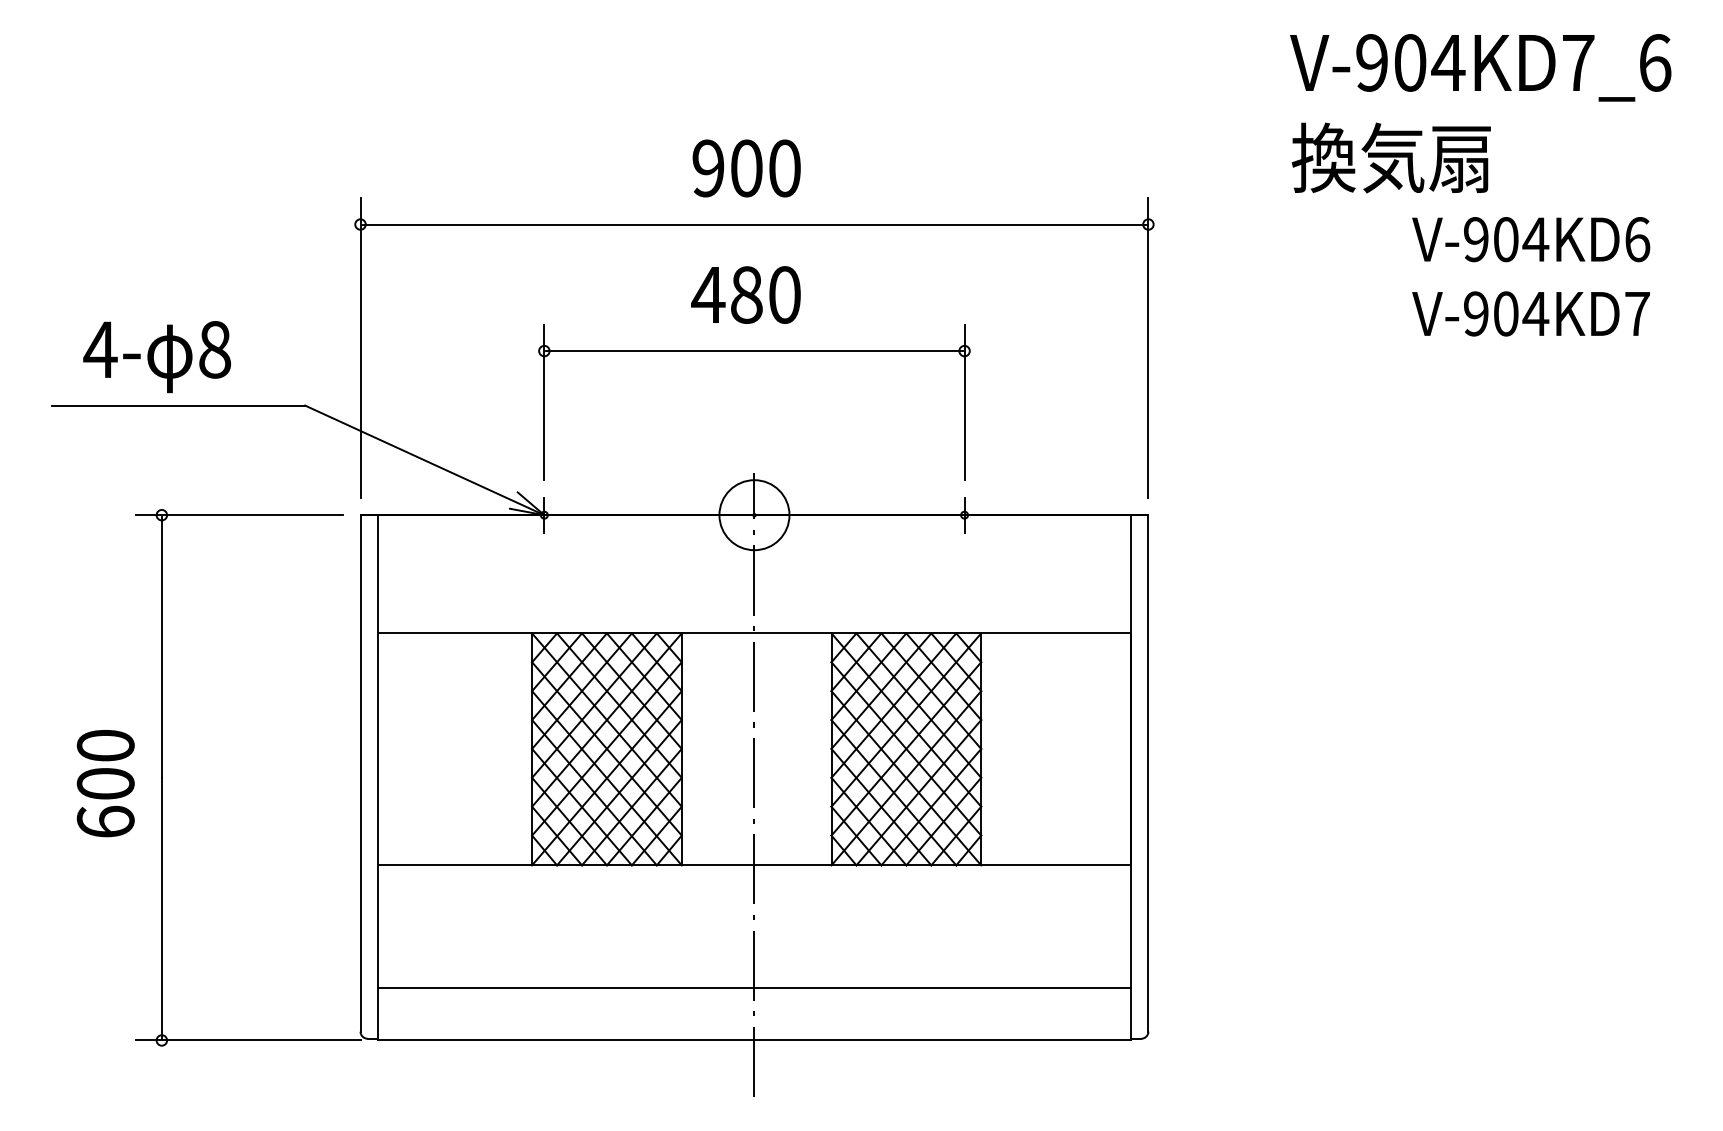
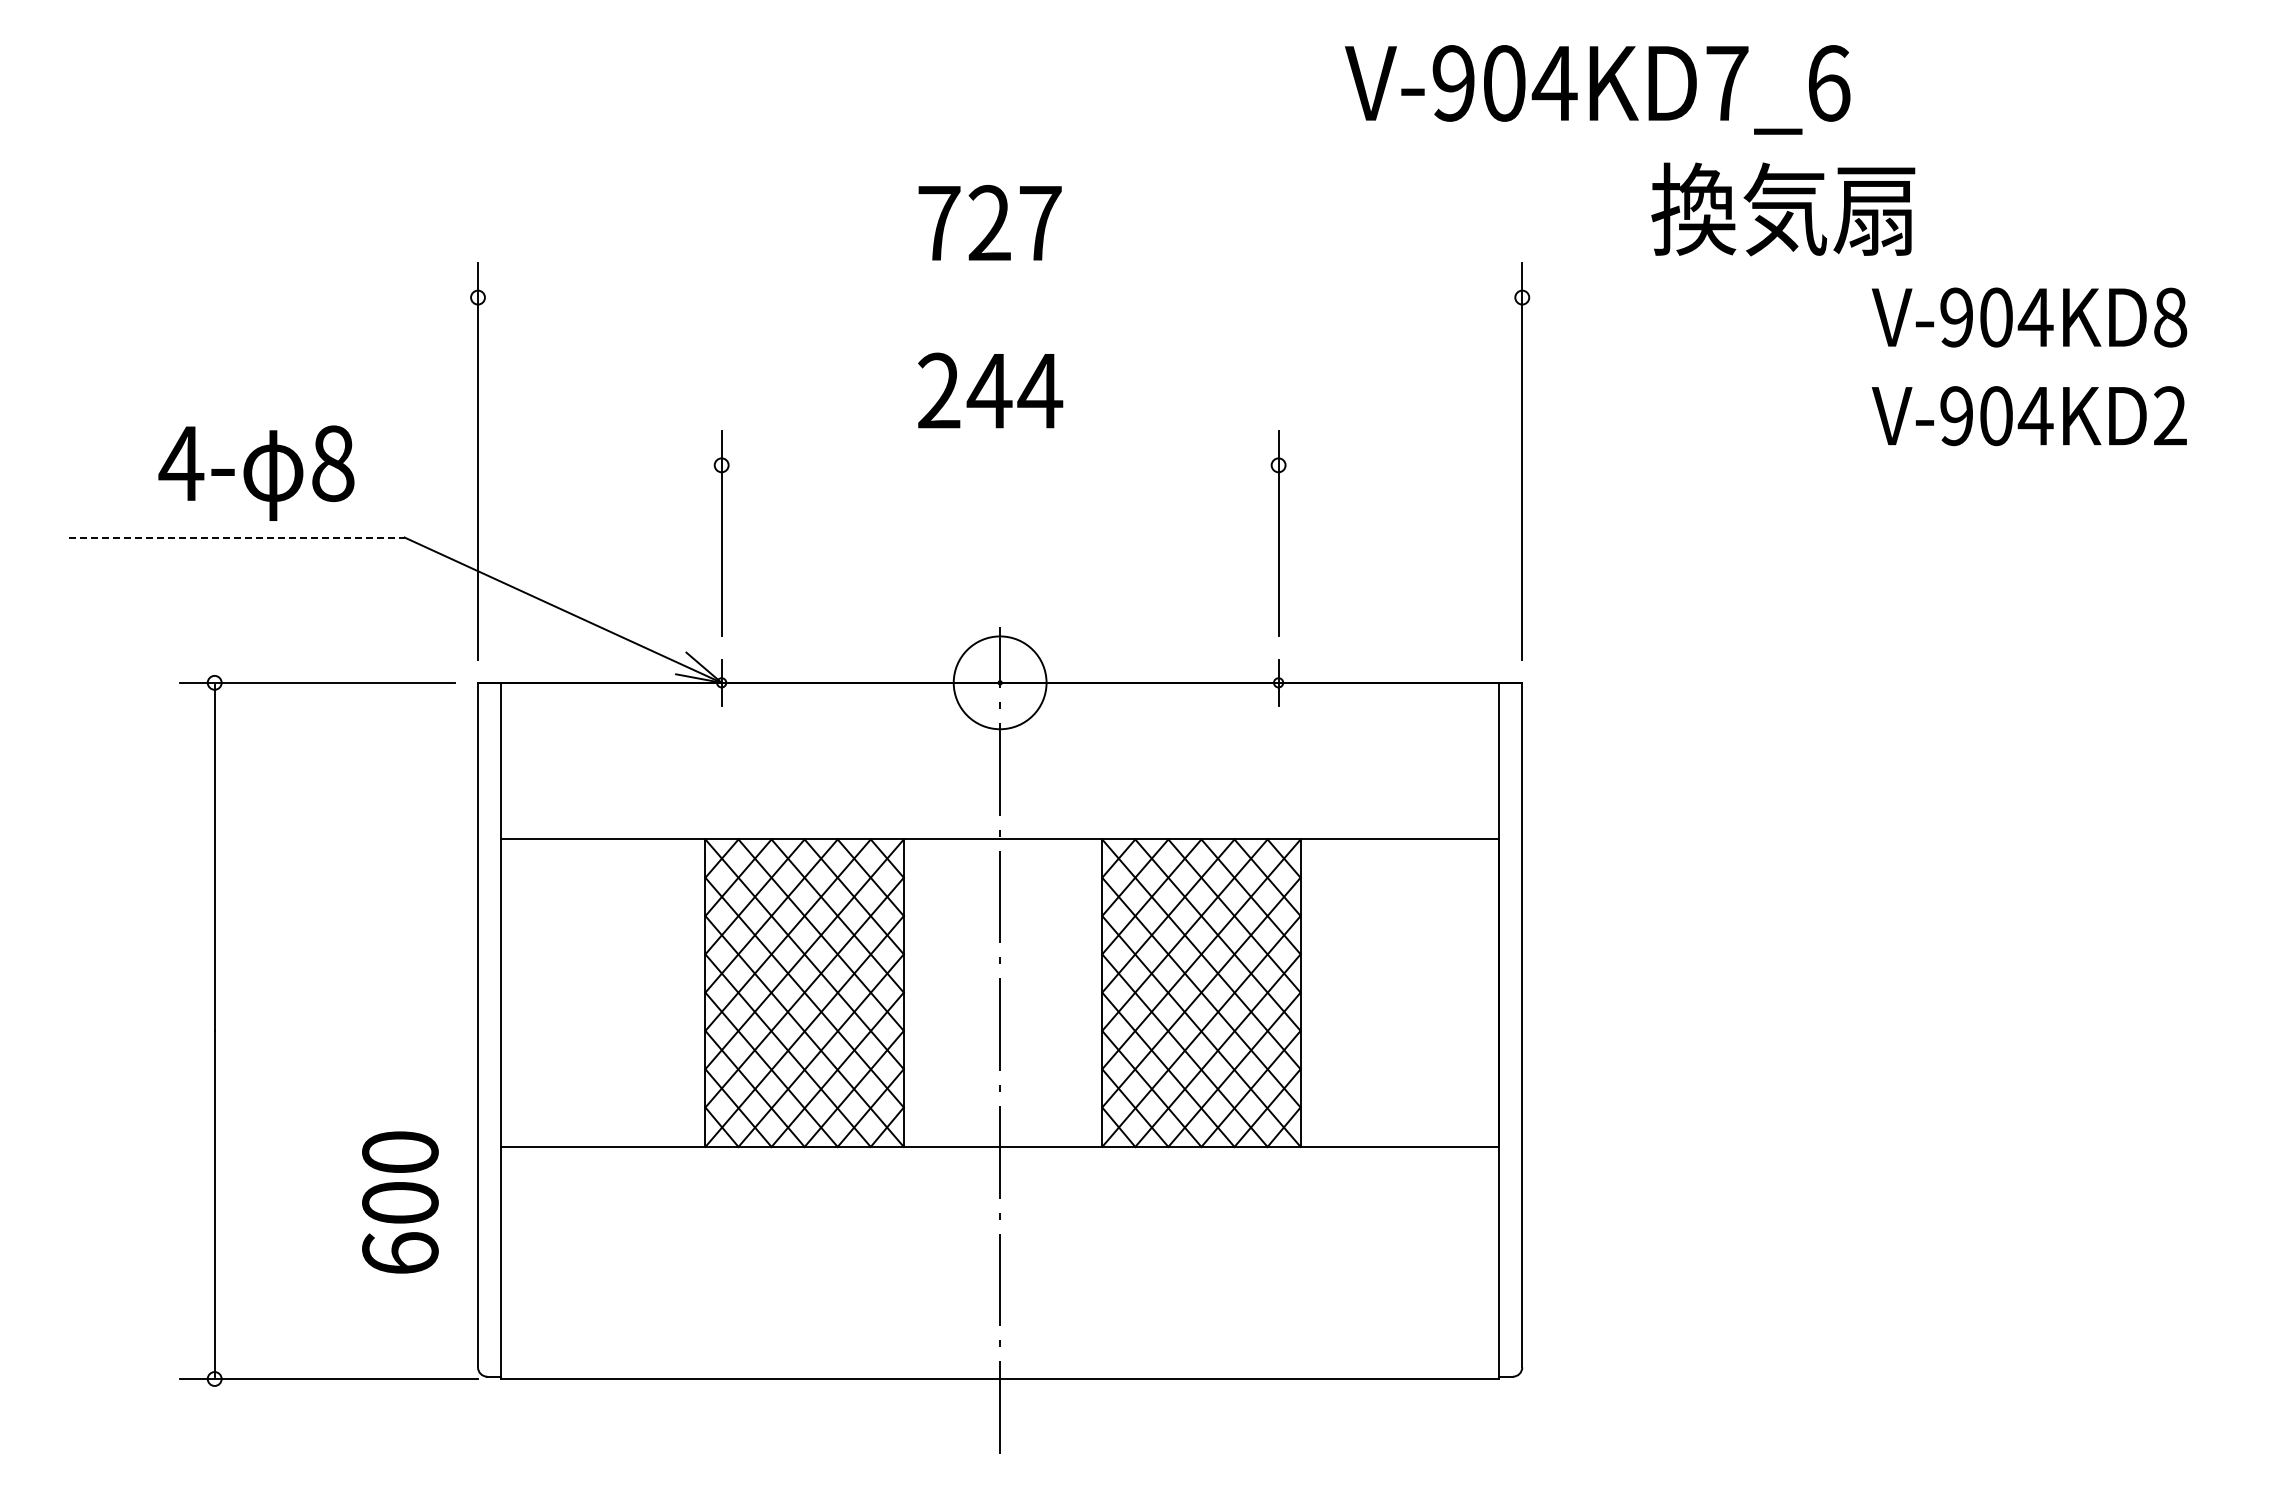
text: (1480, 67) -> (1597, 89), moved
text: (1391, 158) -> (1783, 209), moved
text: (746, 167) -> (989, 222), 900 -> 727
line: (753, 224) -> (999, 297), removed
text: (1637, 239) -> (2170, 317), V-904KD6 -> V-904KD8
text: (746, 294) -> (989, 390), 480 -> 244
text: (1637, 313) -> (2170, 415), V-904KD7 -> V-904KD2
line: (754, 351) -> (1000, 465), removed
text: (157, 356) -> (256, 472), moved
line: (179, 405) -> (237, 537), solid -> dashed
text: (105, 783) -> (400, 1202), moved
line: (754, 988) -> (1000, 1309), removed

